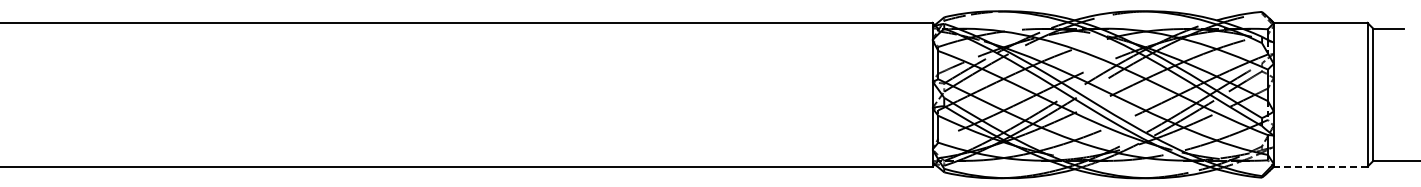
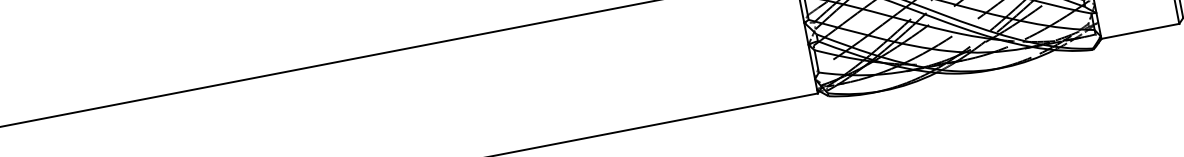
line: (1320, 166) -> (1140, 31), dashed -> solid

